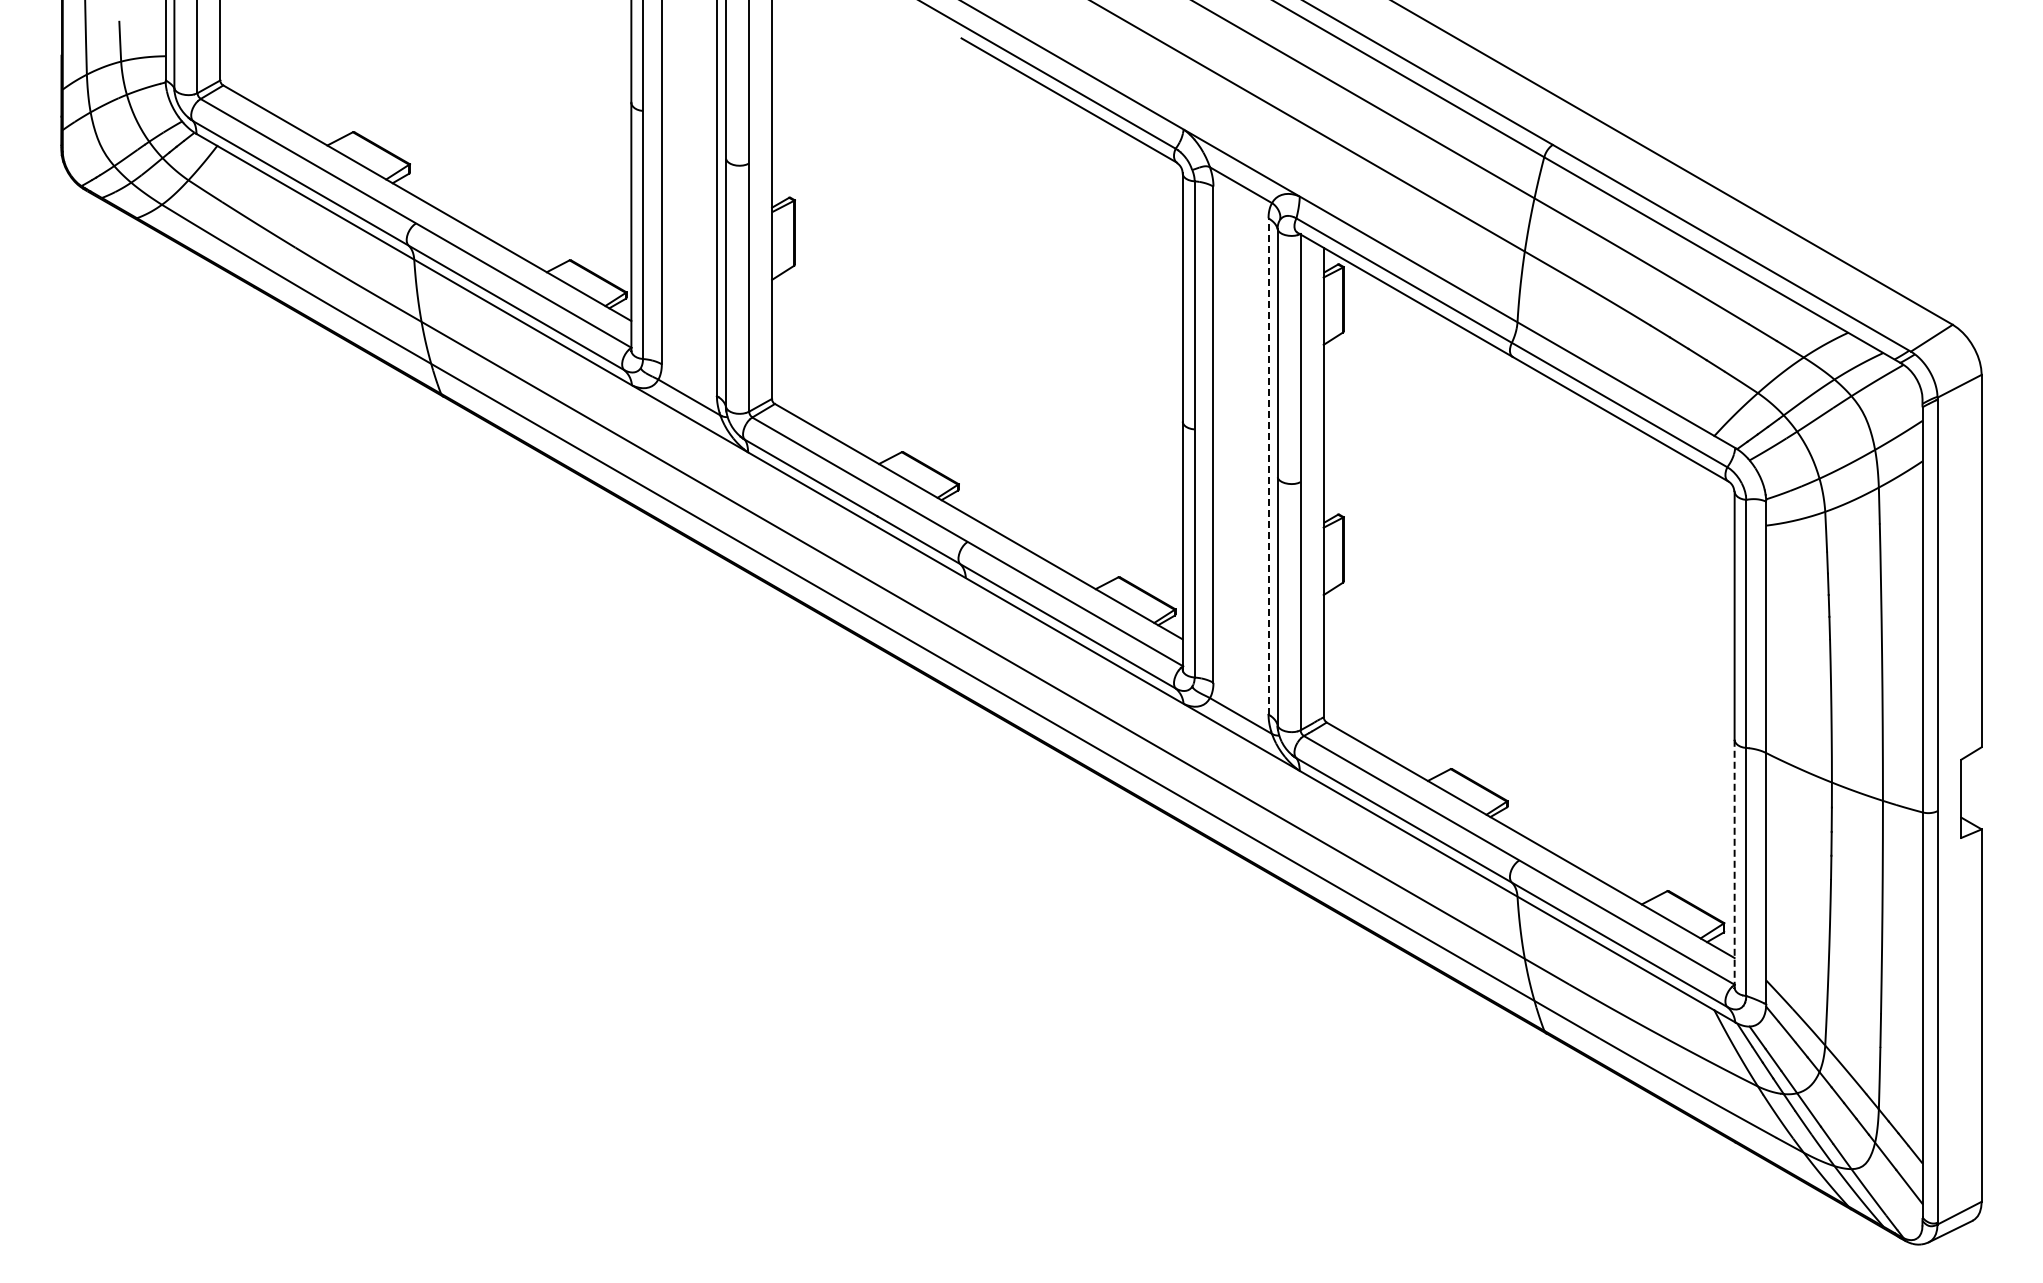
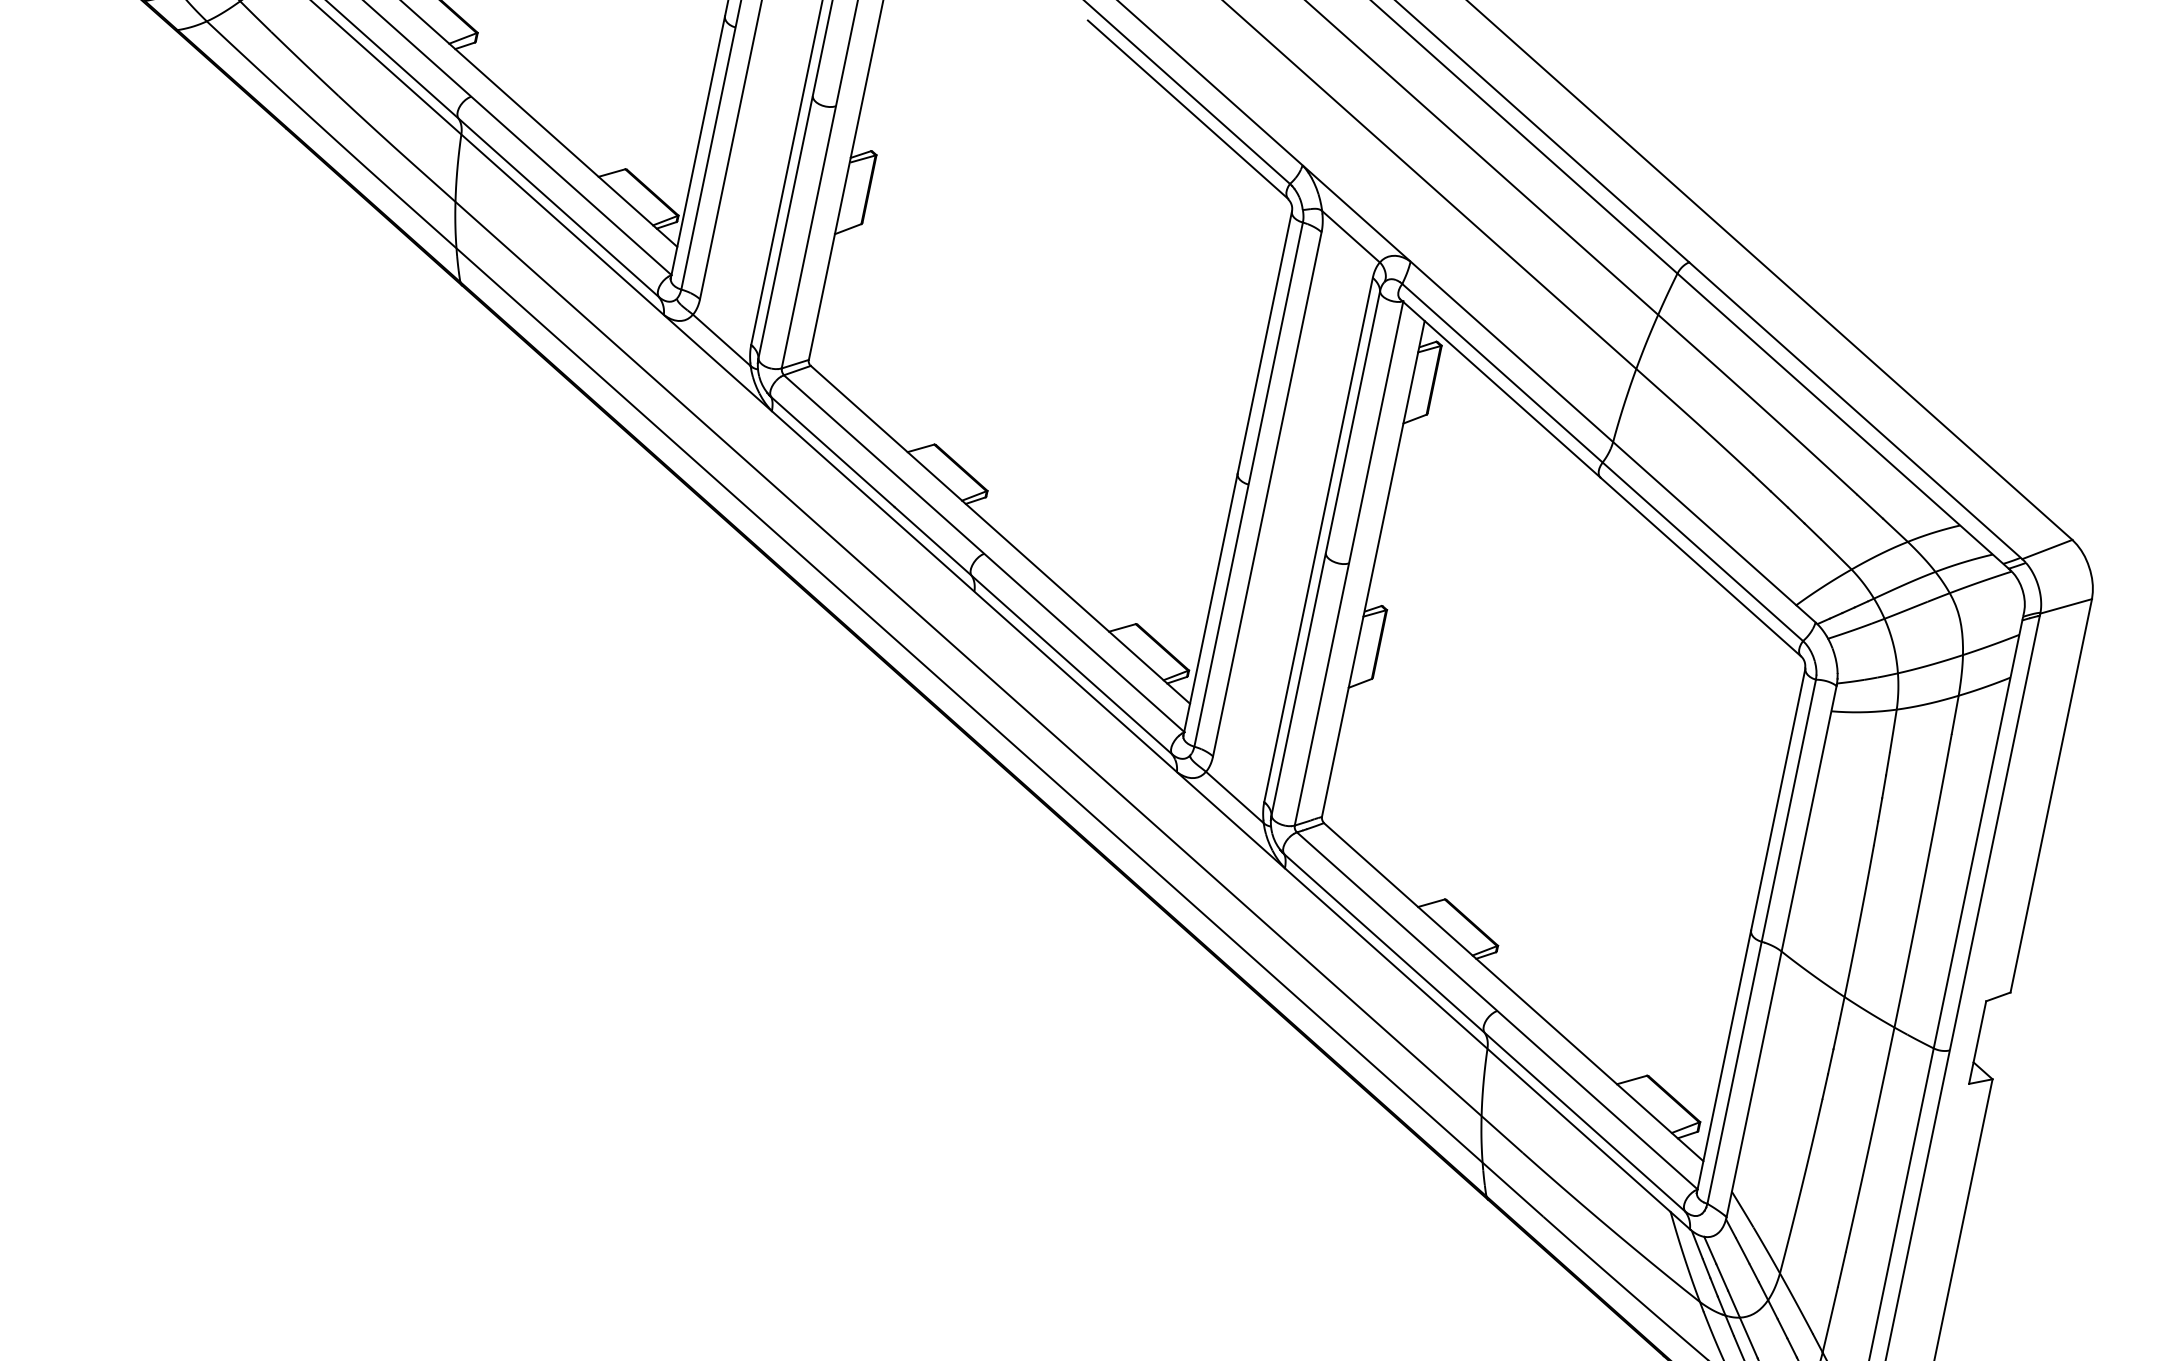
line: (1268, 466) -> (1318, 539), dashed -> solid
line: (1734, 864) -> (1723, 1062), dashed -> solid

